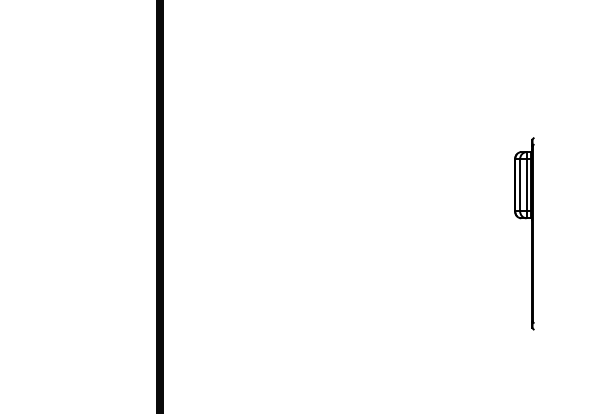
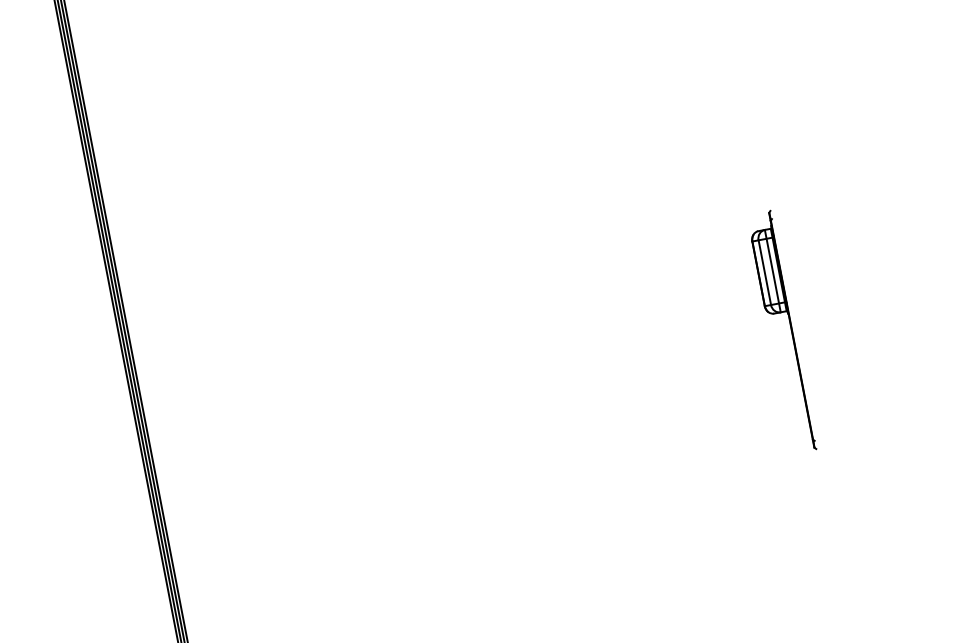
part: (523, 233) -> (780, 331), size x0.71

